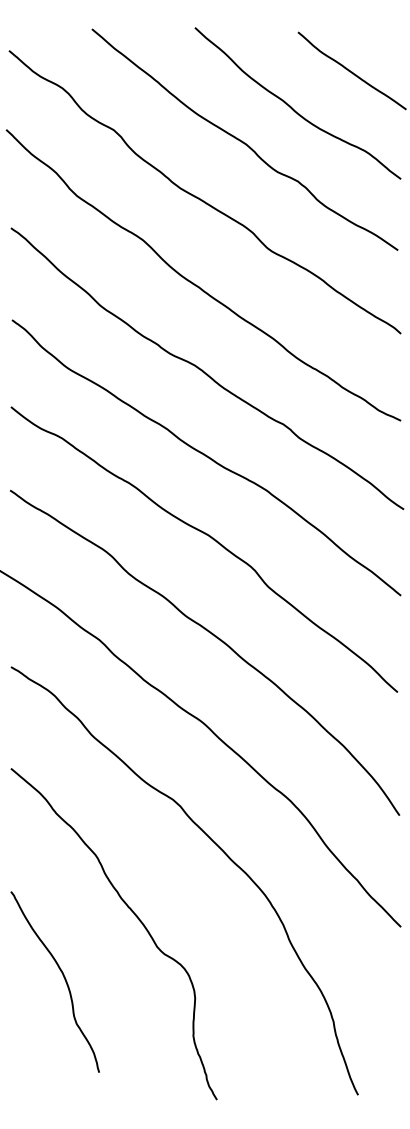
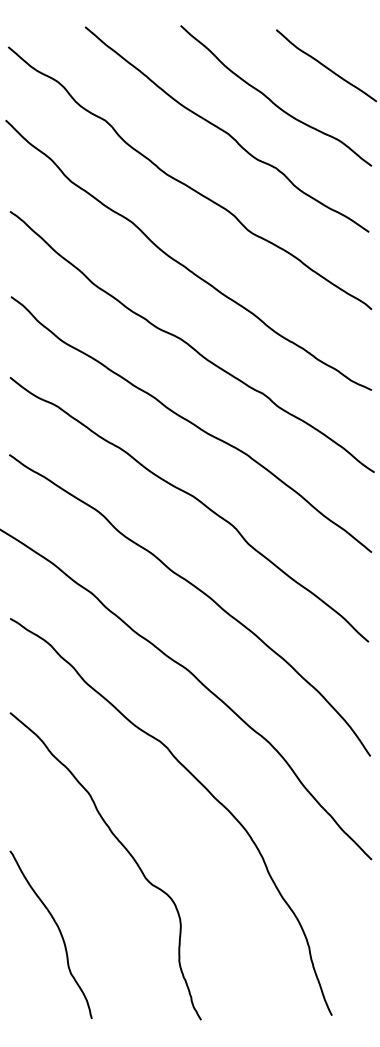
curve: (63, 977) -> (58, 930), moved

